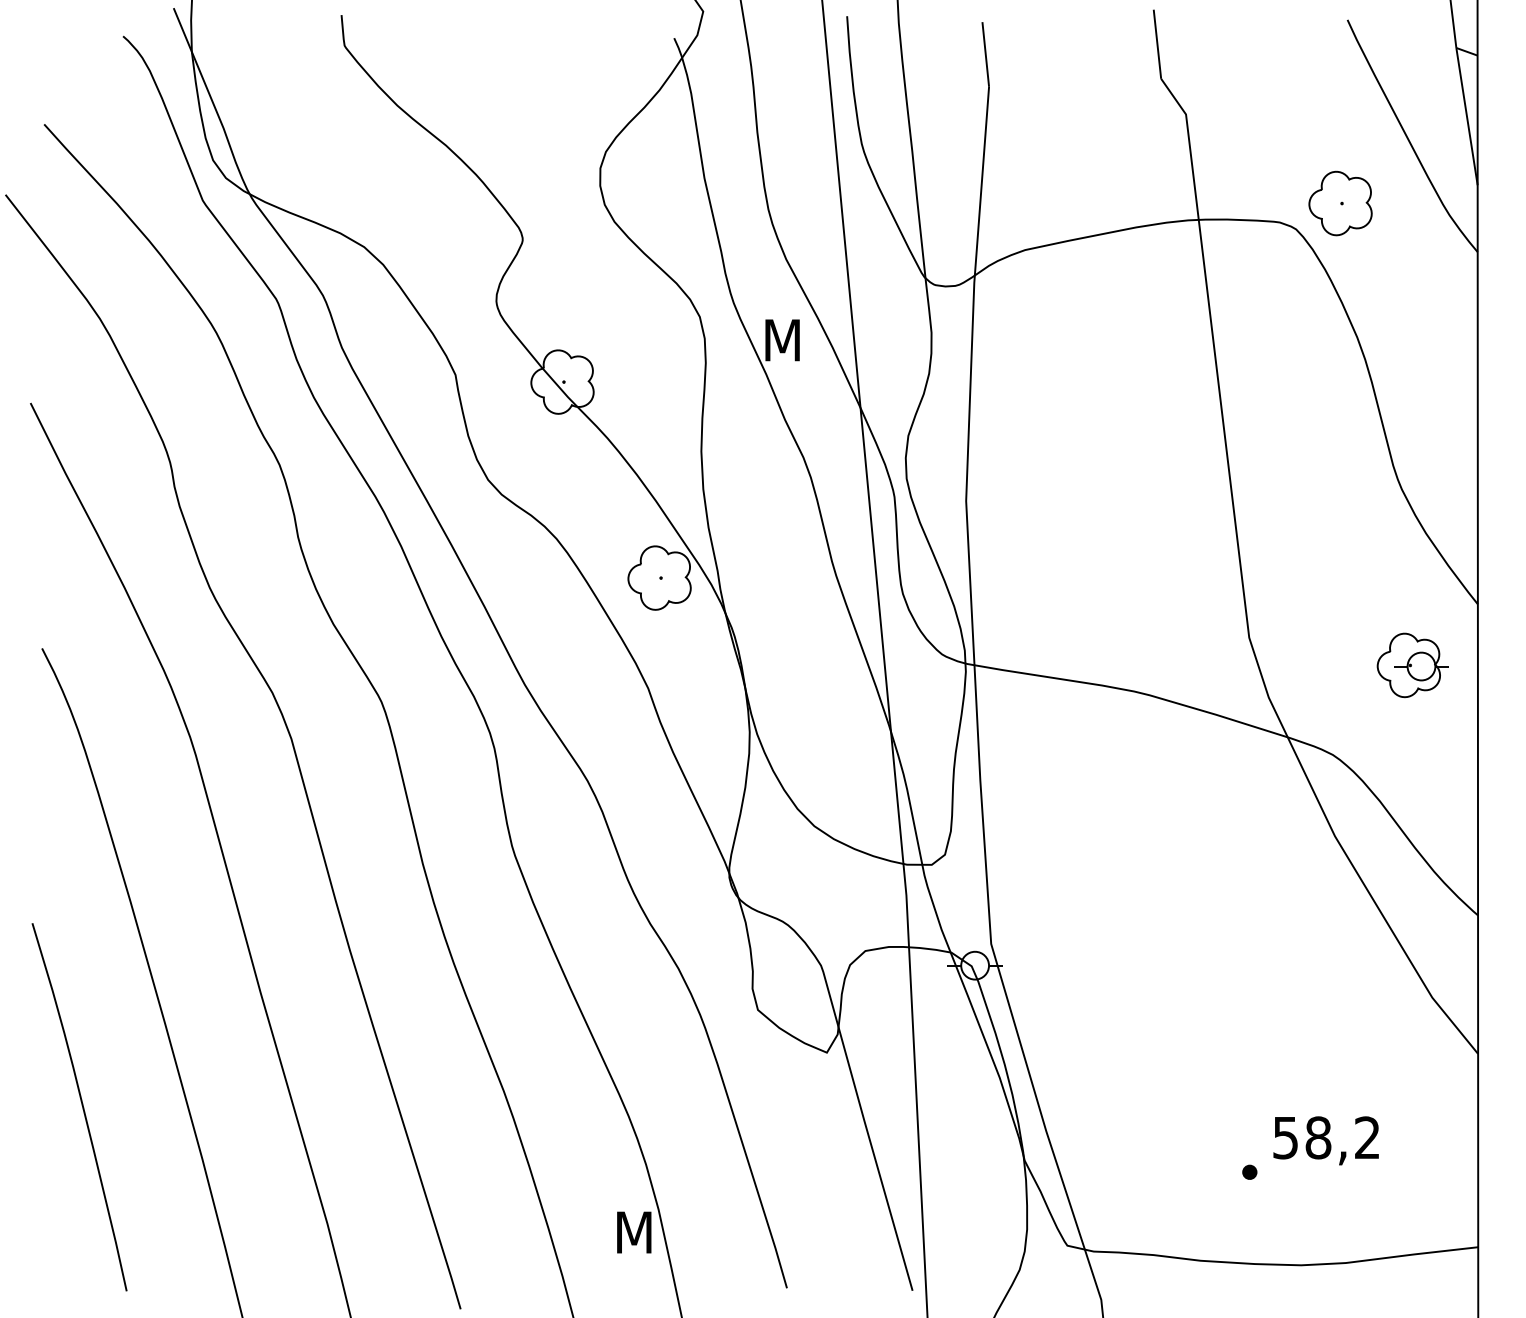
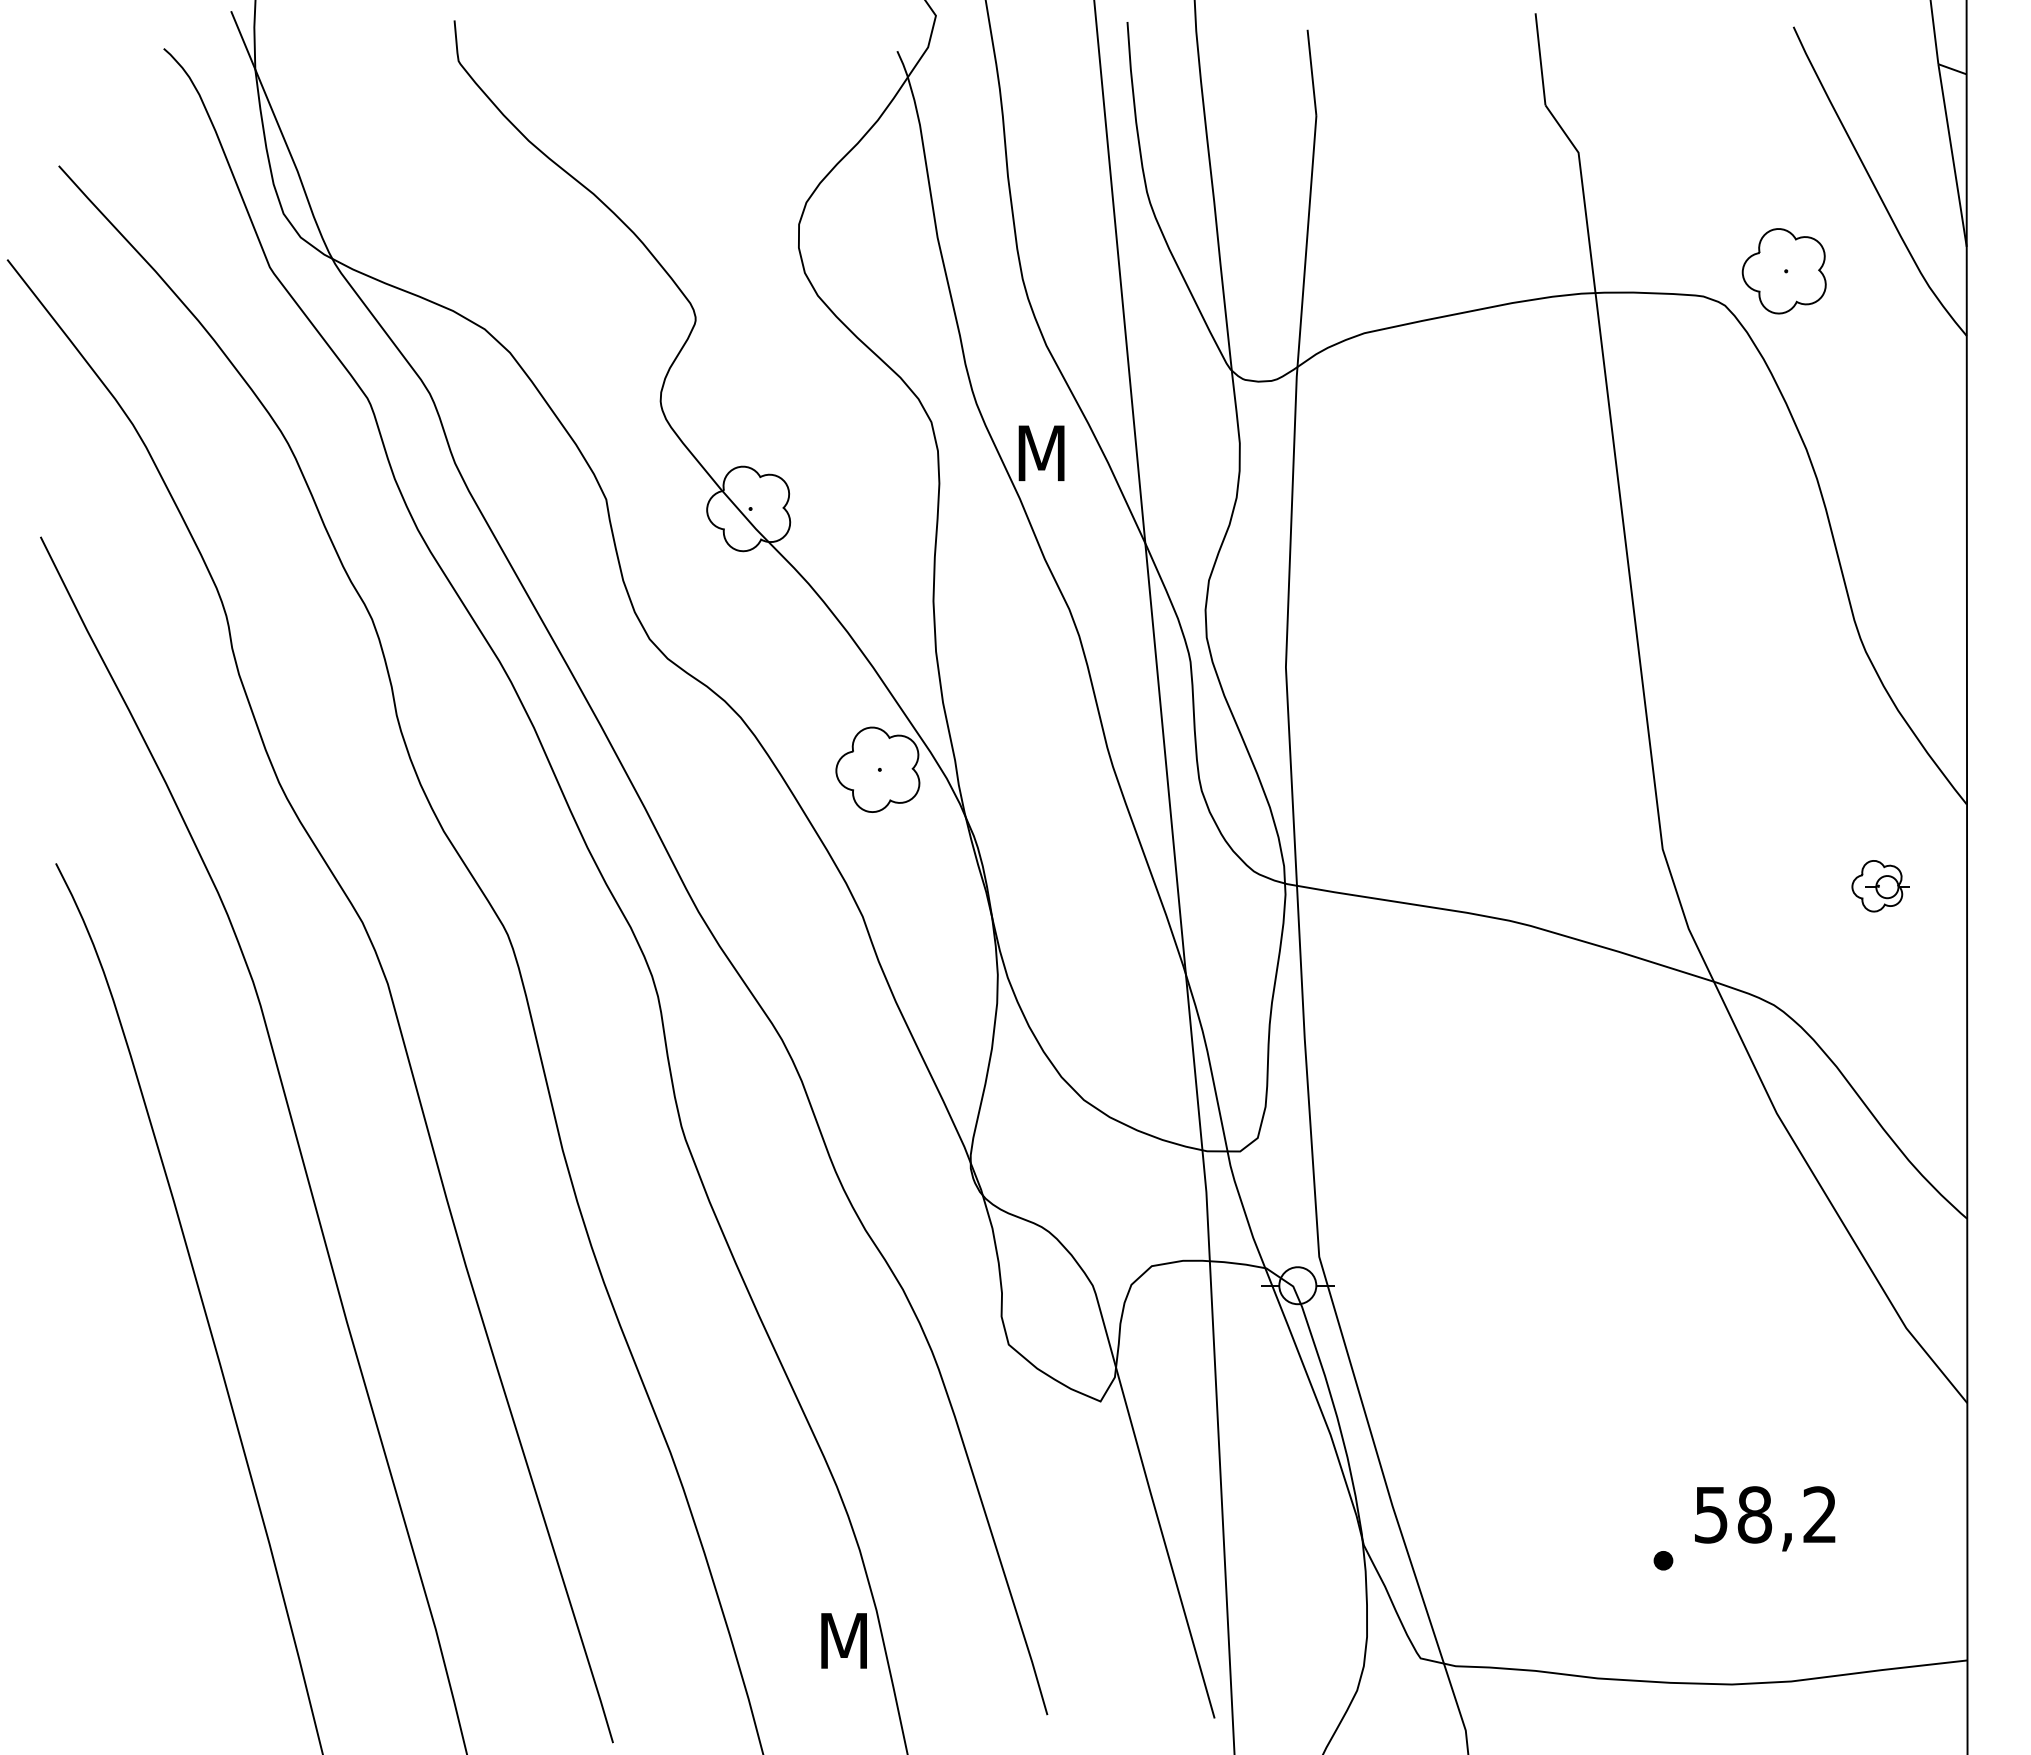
part: (1412, 665) -> (1880, 886), size x0.6
curve: (82, 1107) -> (109, 1474), removed

